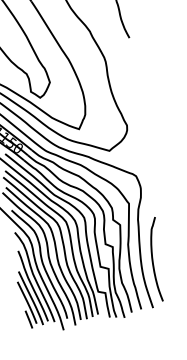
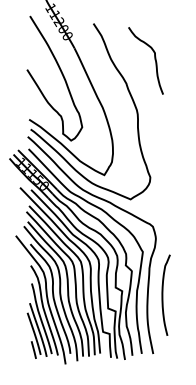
curve: (153, 259) -> (163, 294), moved

